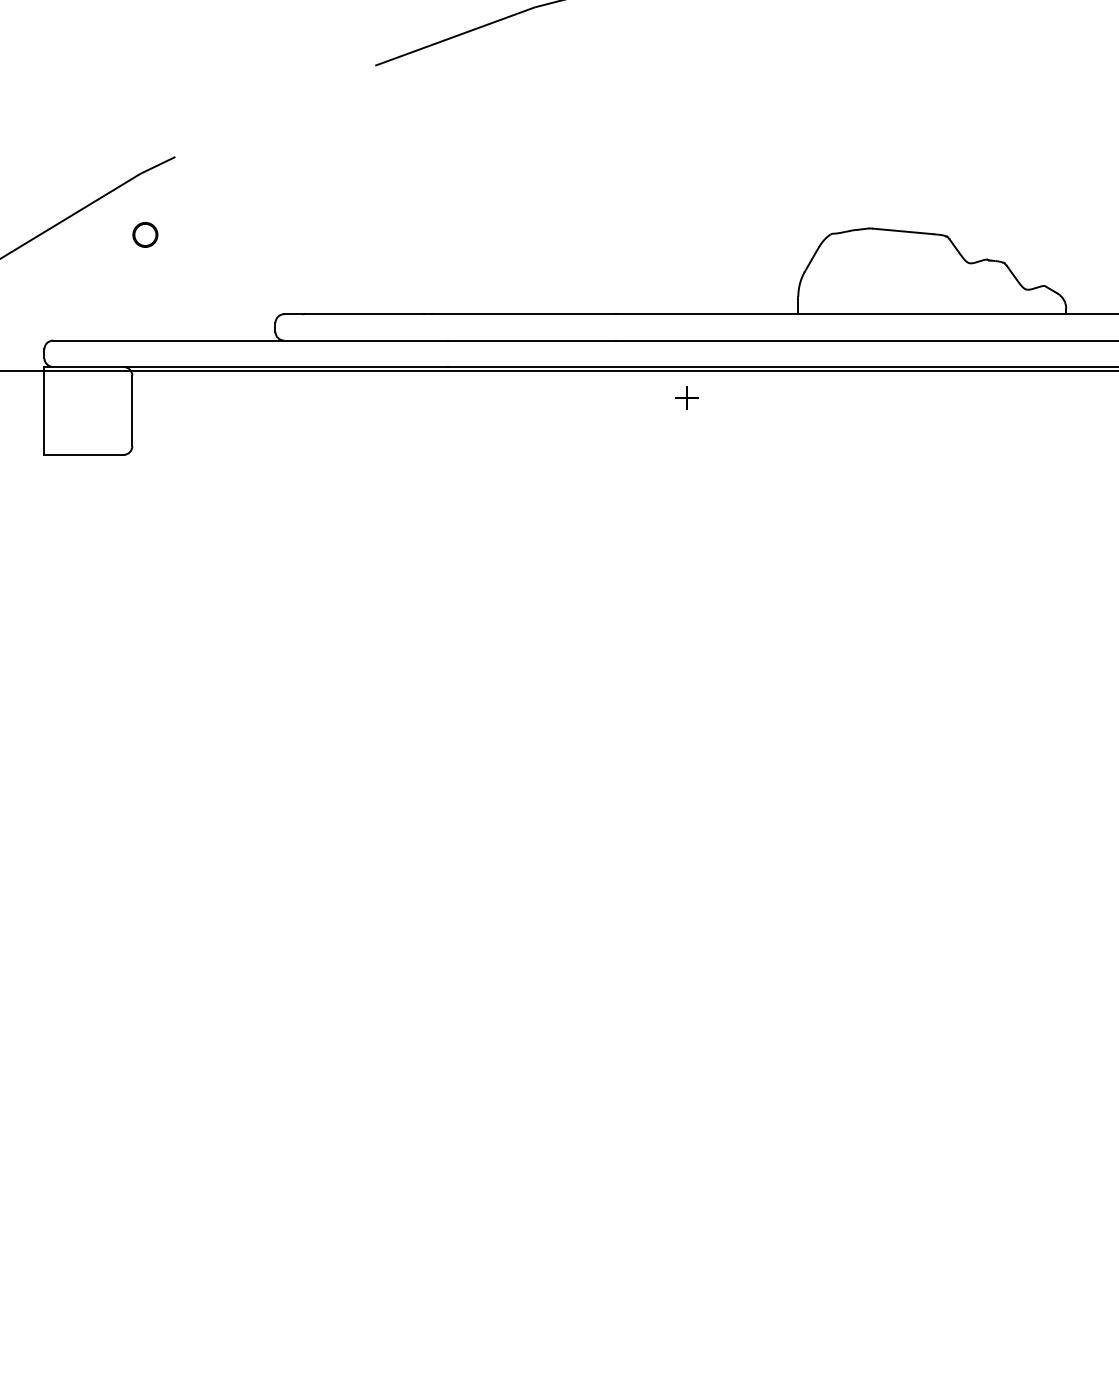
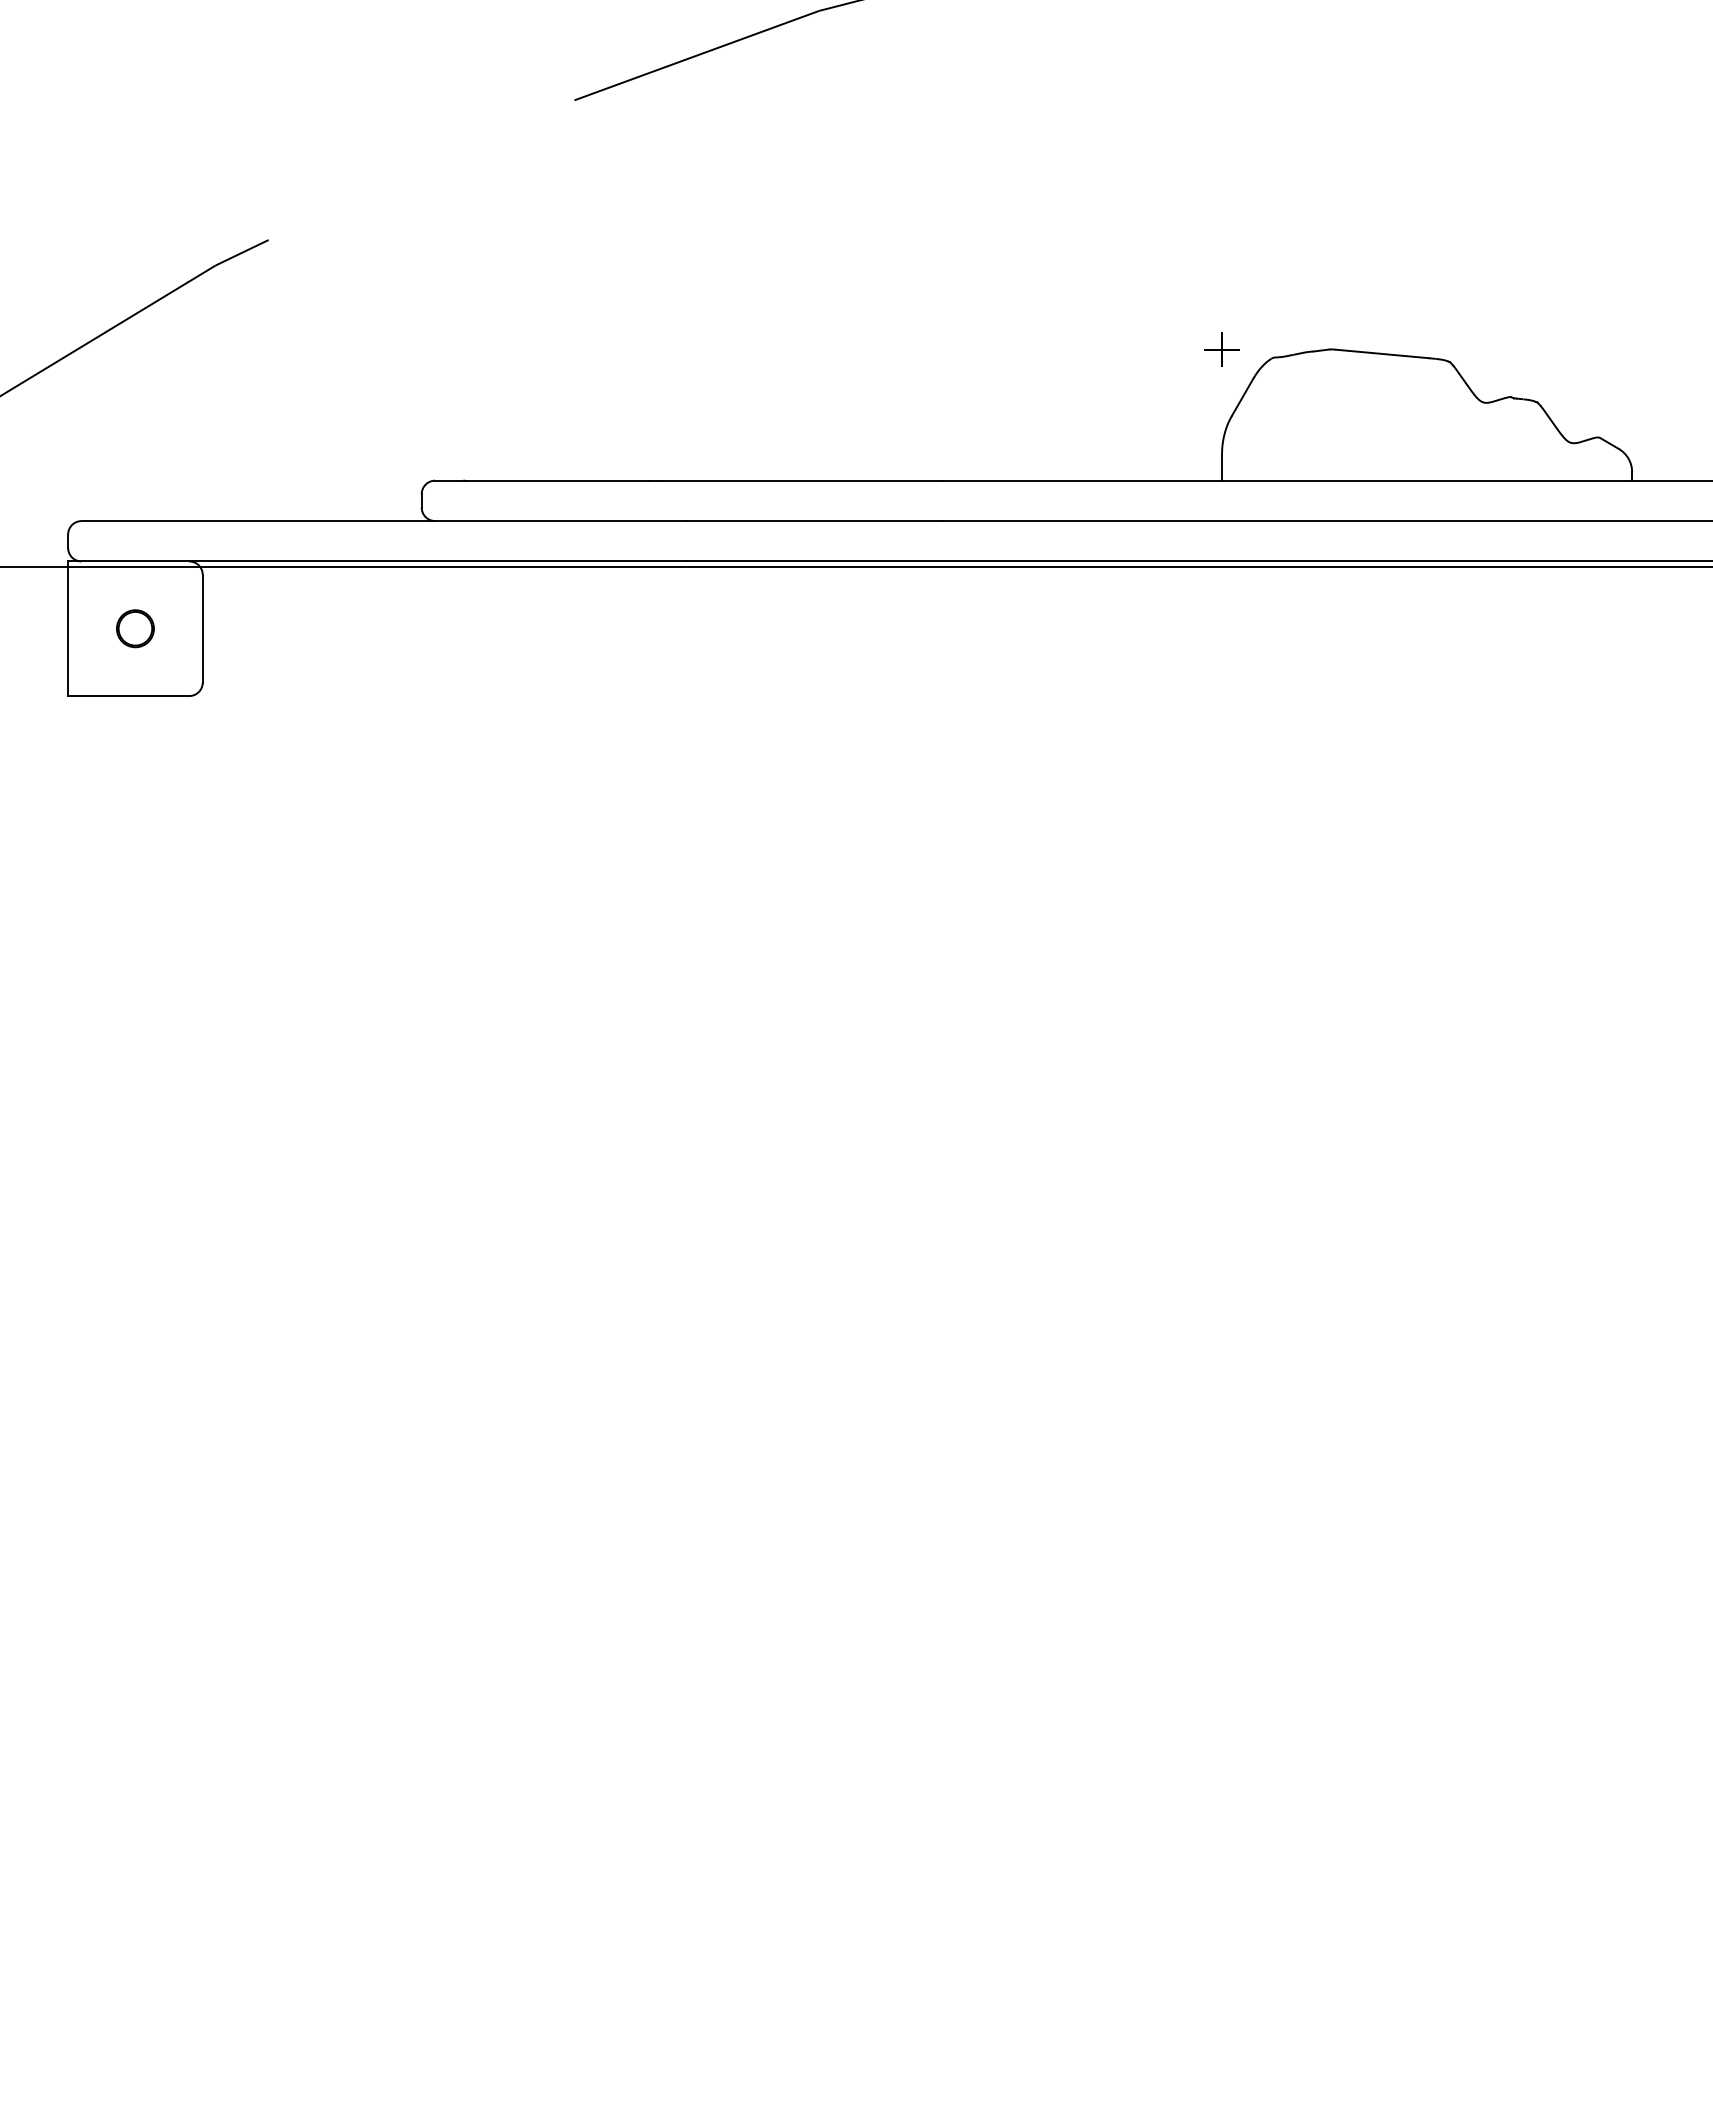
circle: (145, 234) -> (135, 628), moved
part: (686, 397) -> (1220, 349), moved

